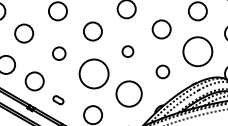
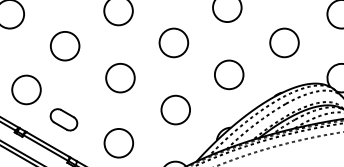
circle: (127, 51) -> (173, 42), size x1.67
circle: (197, 51) -> (283, 42), size x0.62
circle: (59, 53) -> (65, 45), size x1.43
circle: (162, 71) -> (228, 74), size x1.43
circle: (94, 73) -> (121, 77), size x0.62
circle: (128, 94) -> (174, 110), size x0.71
part: (58, 99) -> (64, 118), size x1.67

